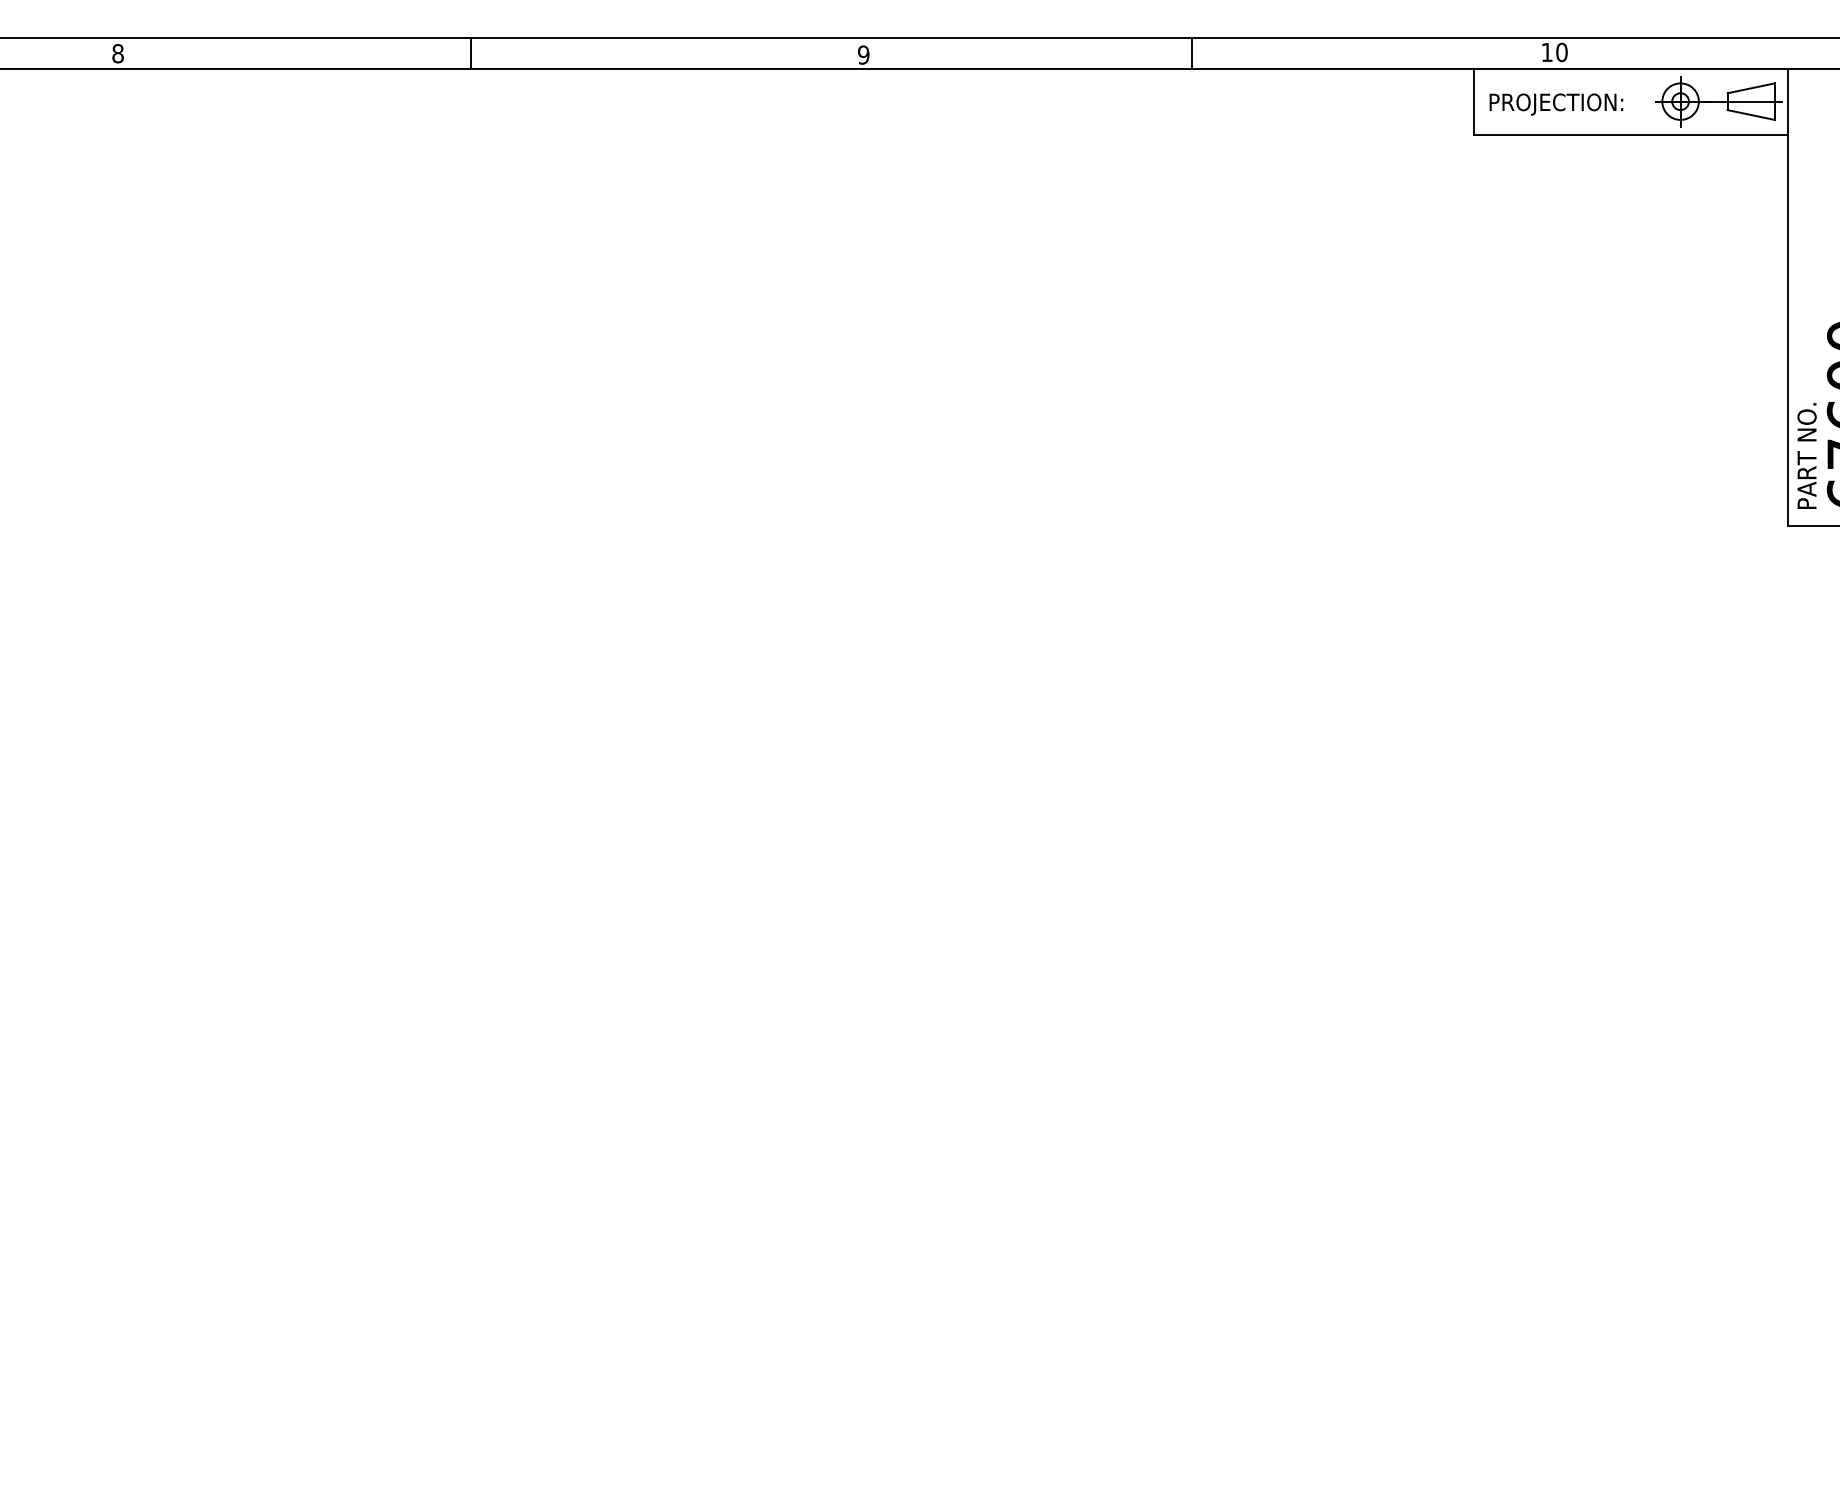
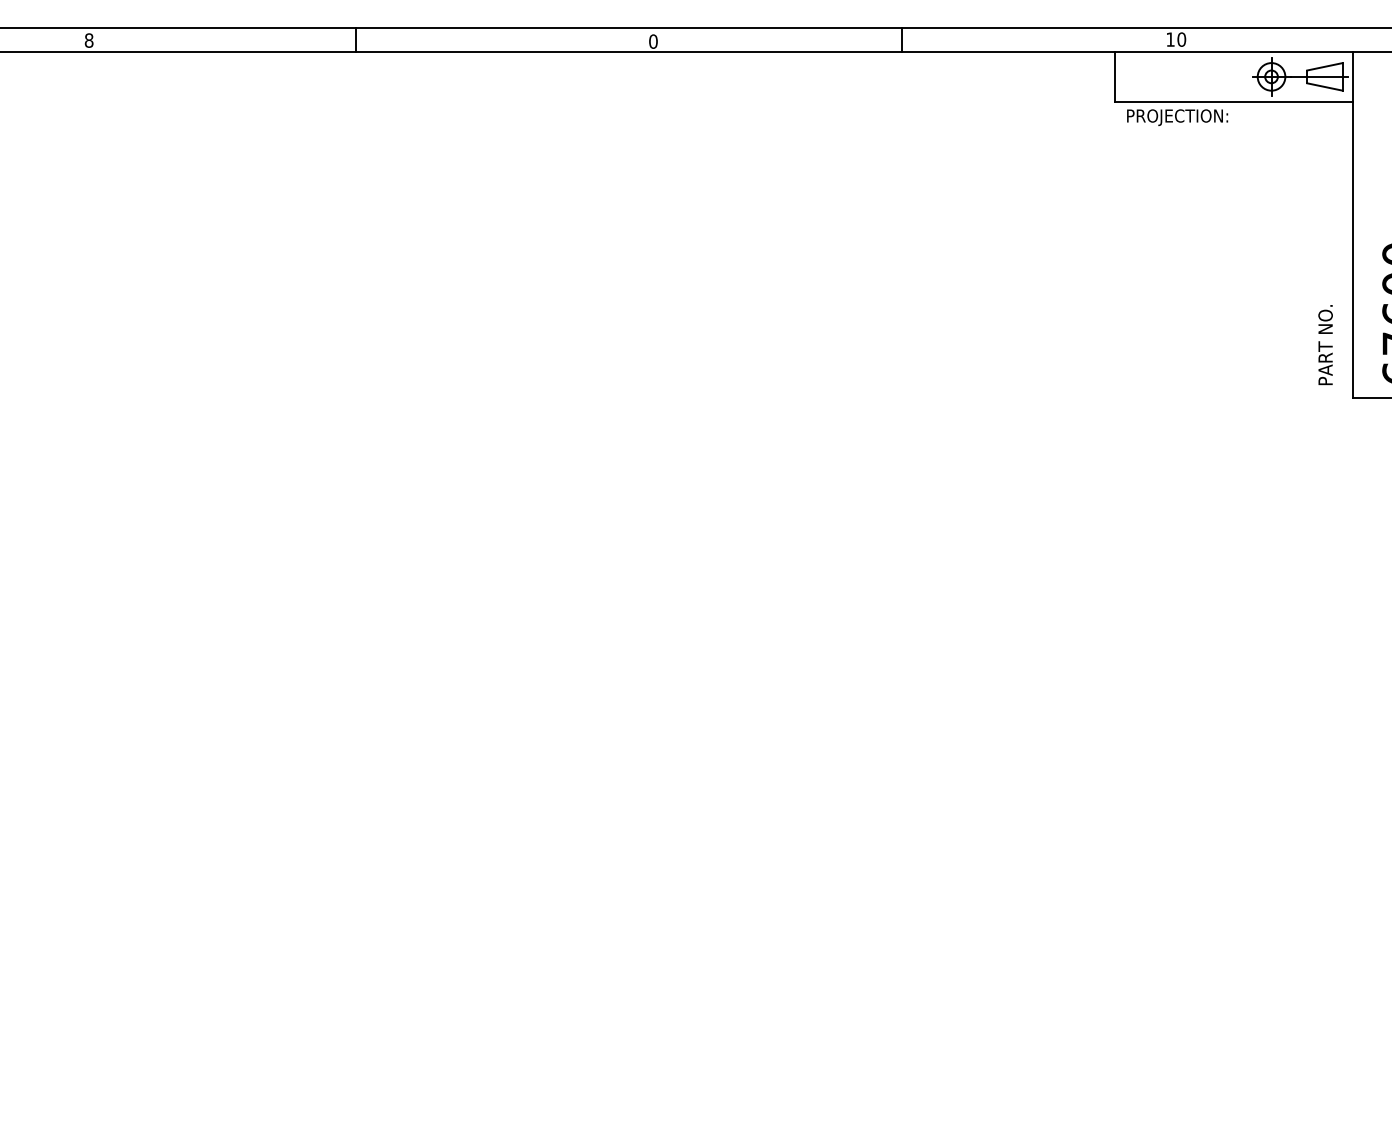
text: (863, 54) -> (653, 41), 9 -> 0
text: (1556, 104) -> (1177, 117), moved
text: (1806, 455) -> (1325, 344), moved

